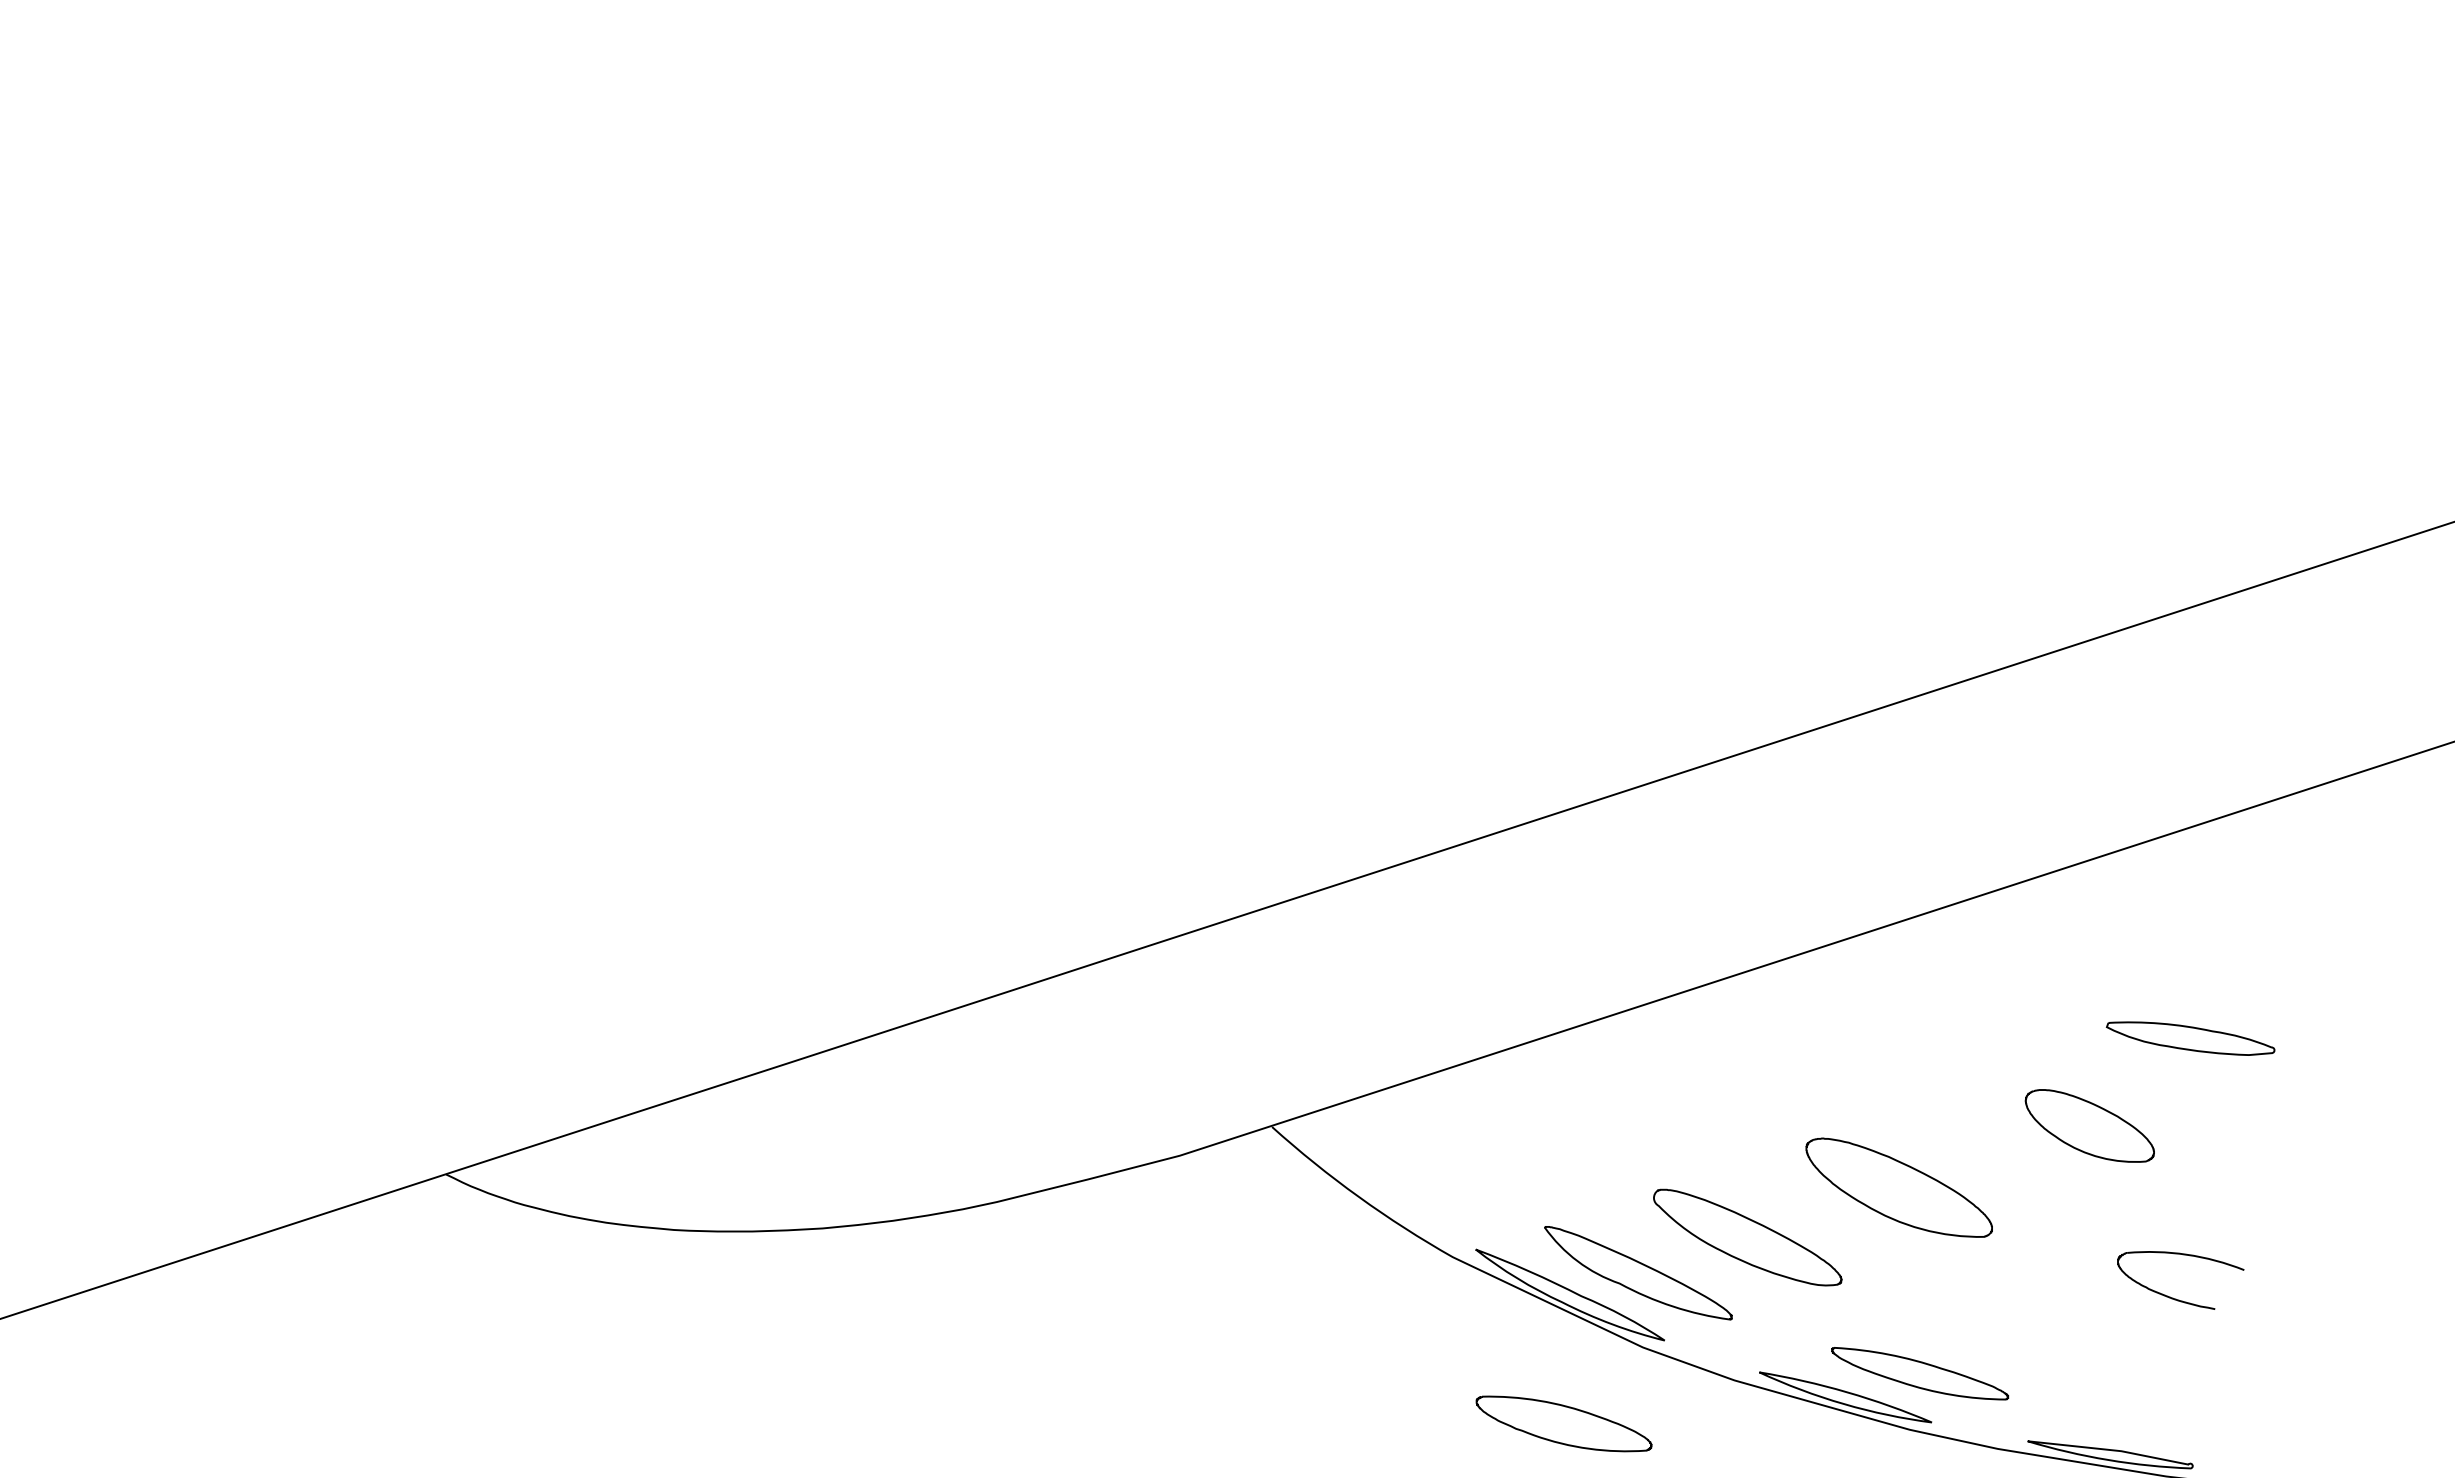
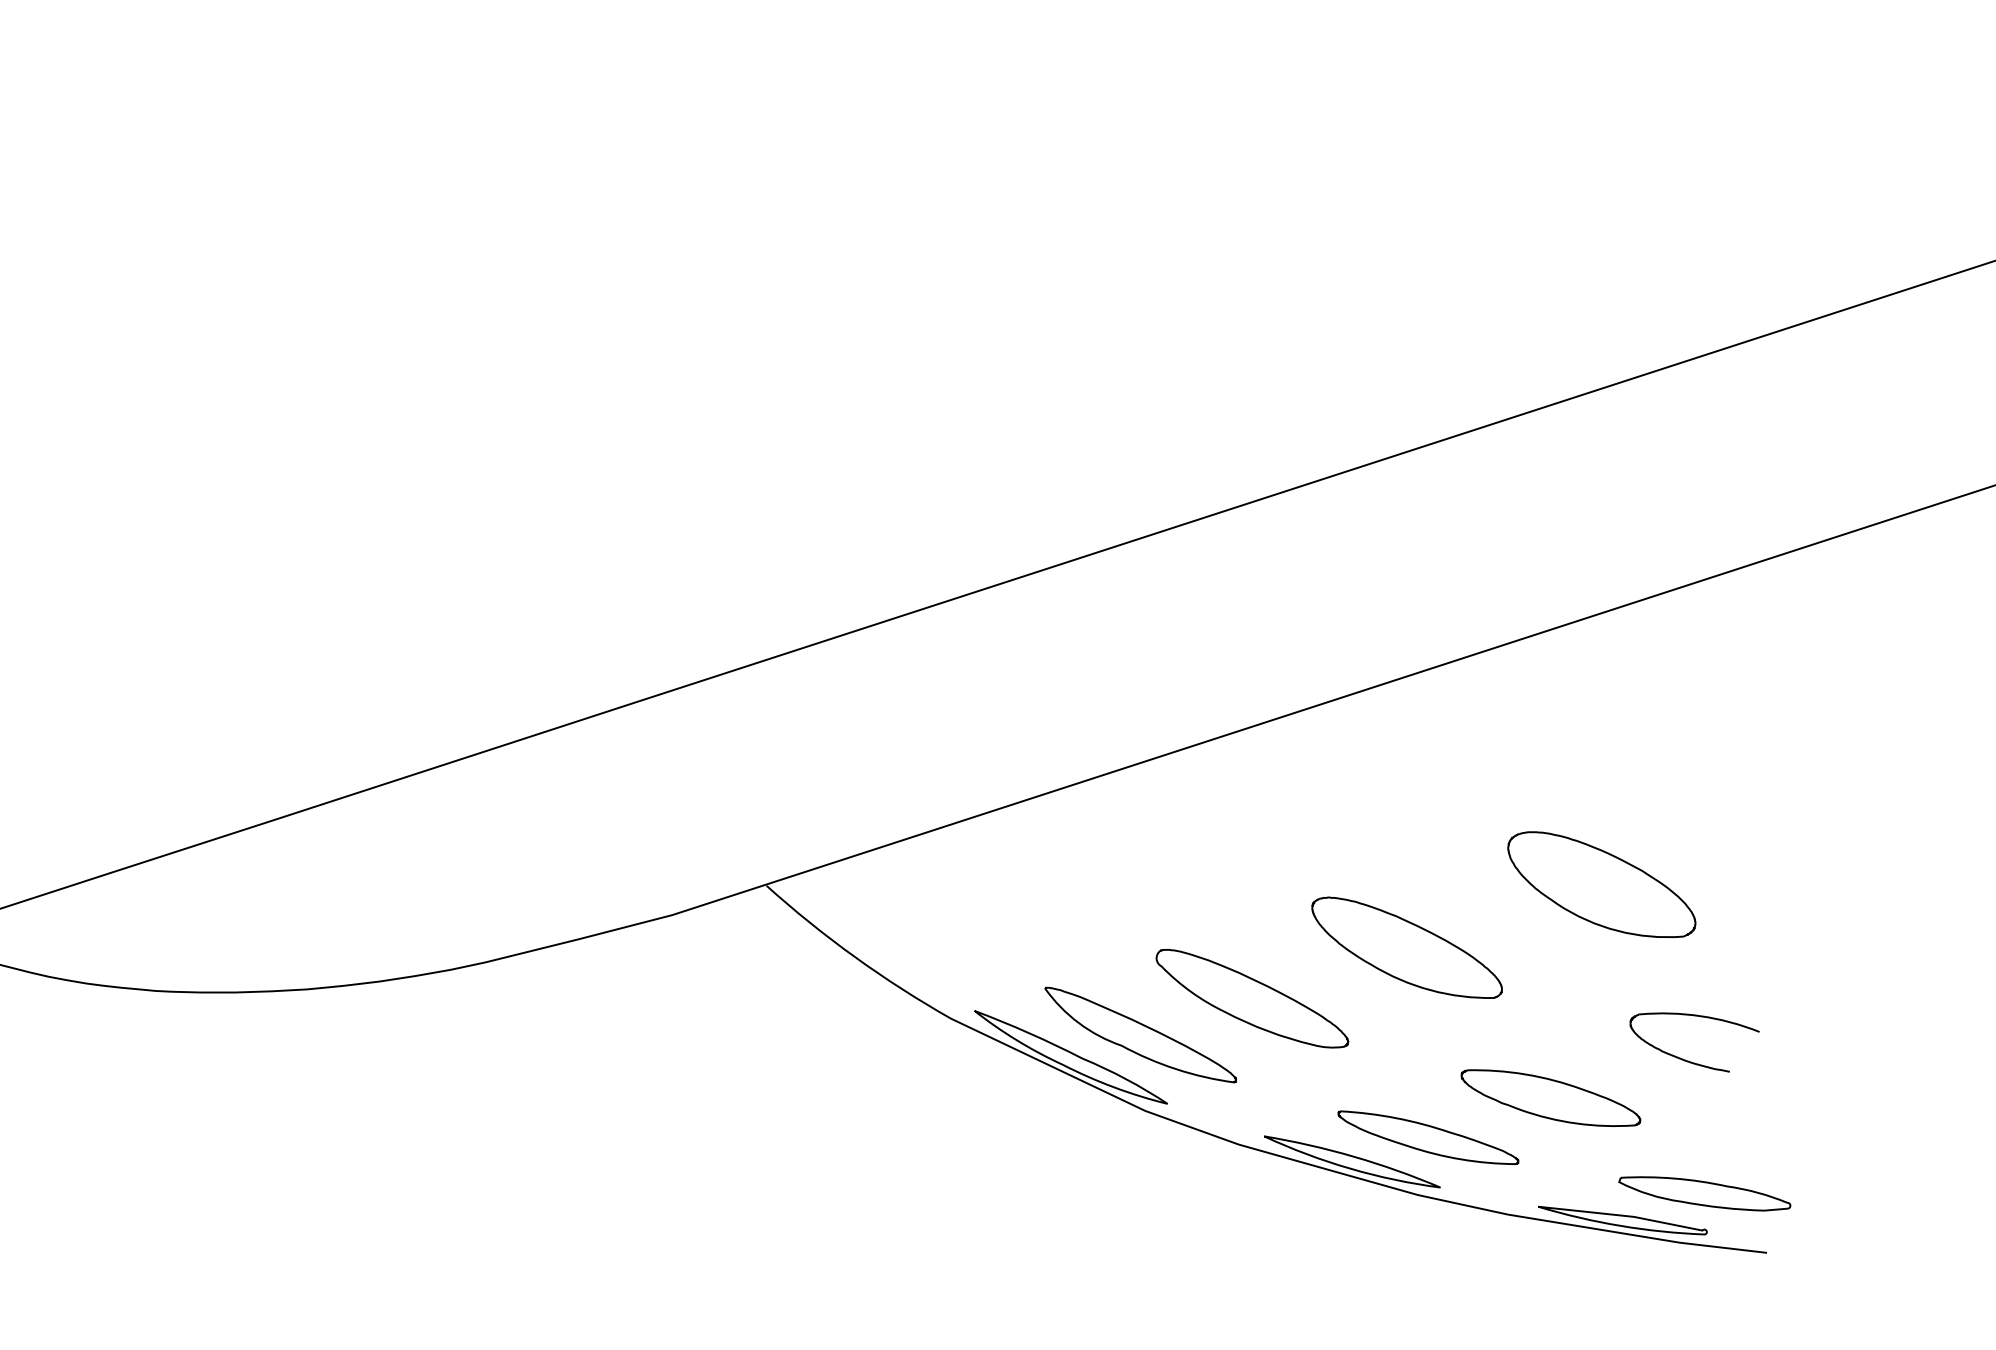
part: (2190, 1038) -> (1704, 1193), moved
part: (2089, 1125) -> (1601, 884), size x1.43
part: (1563, 1423) -> (1550, 1097), moved

